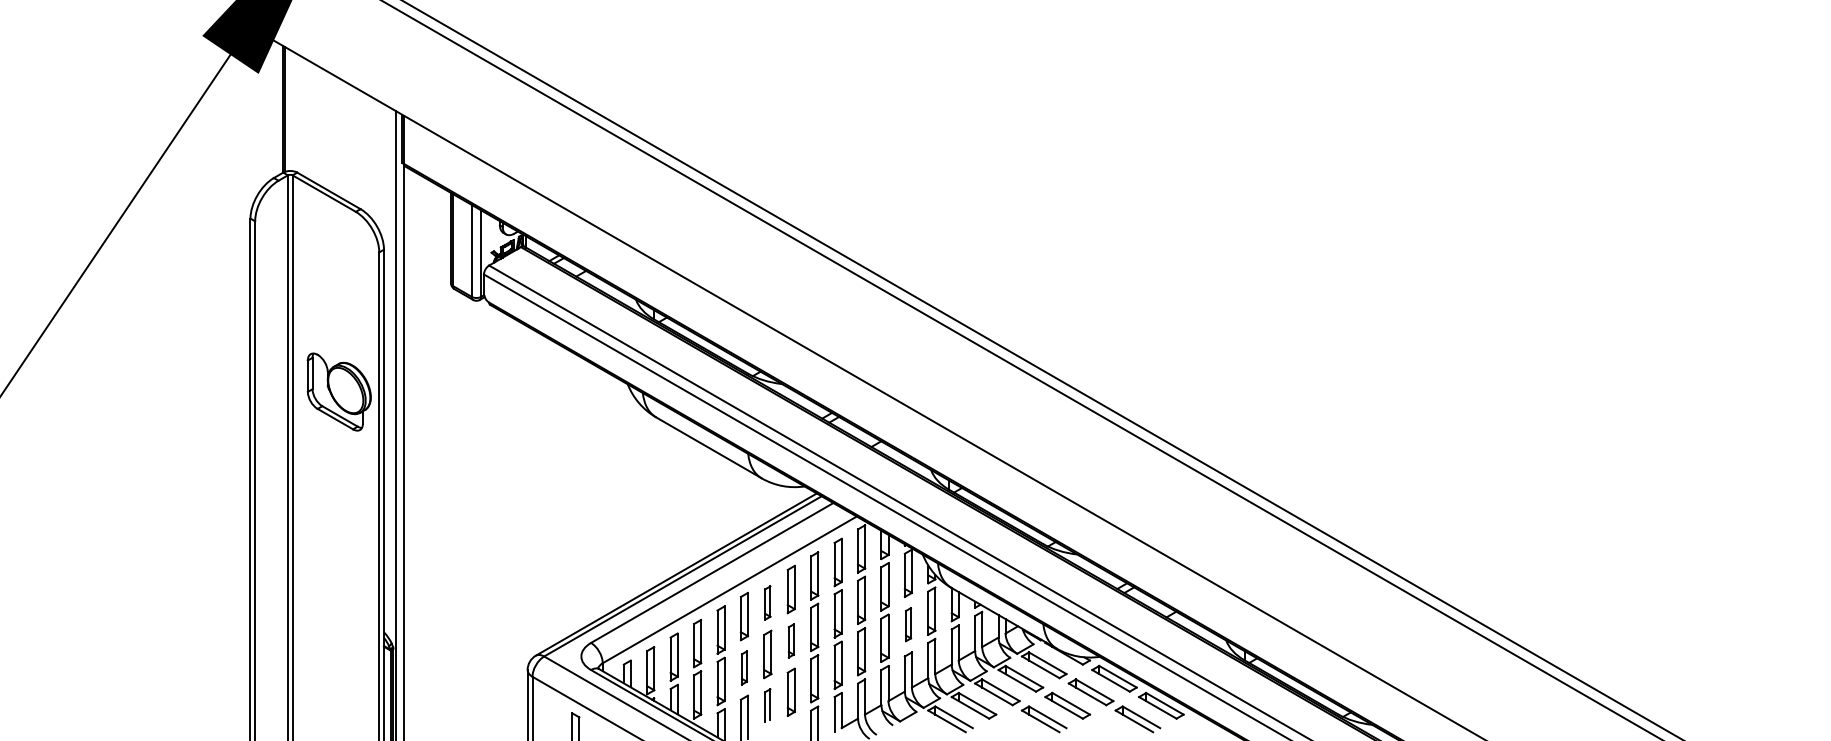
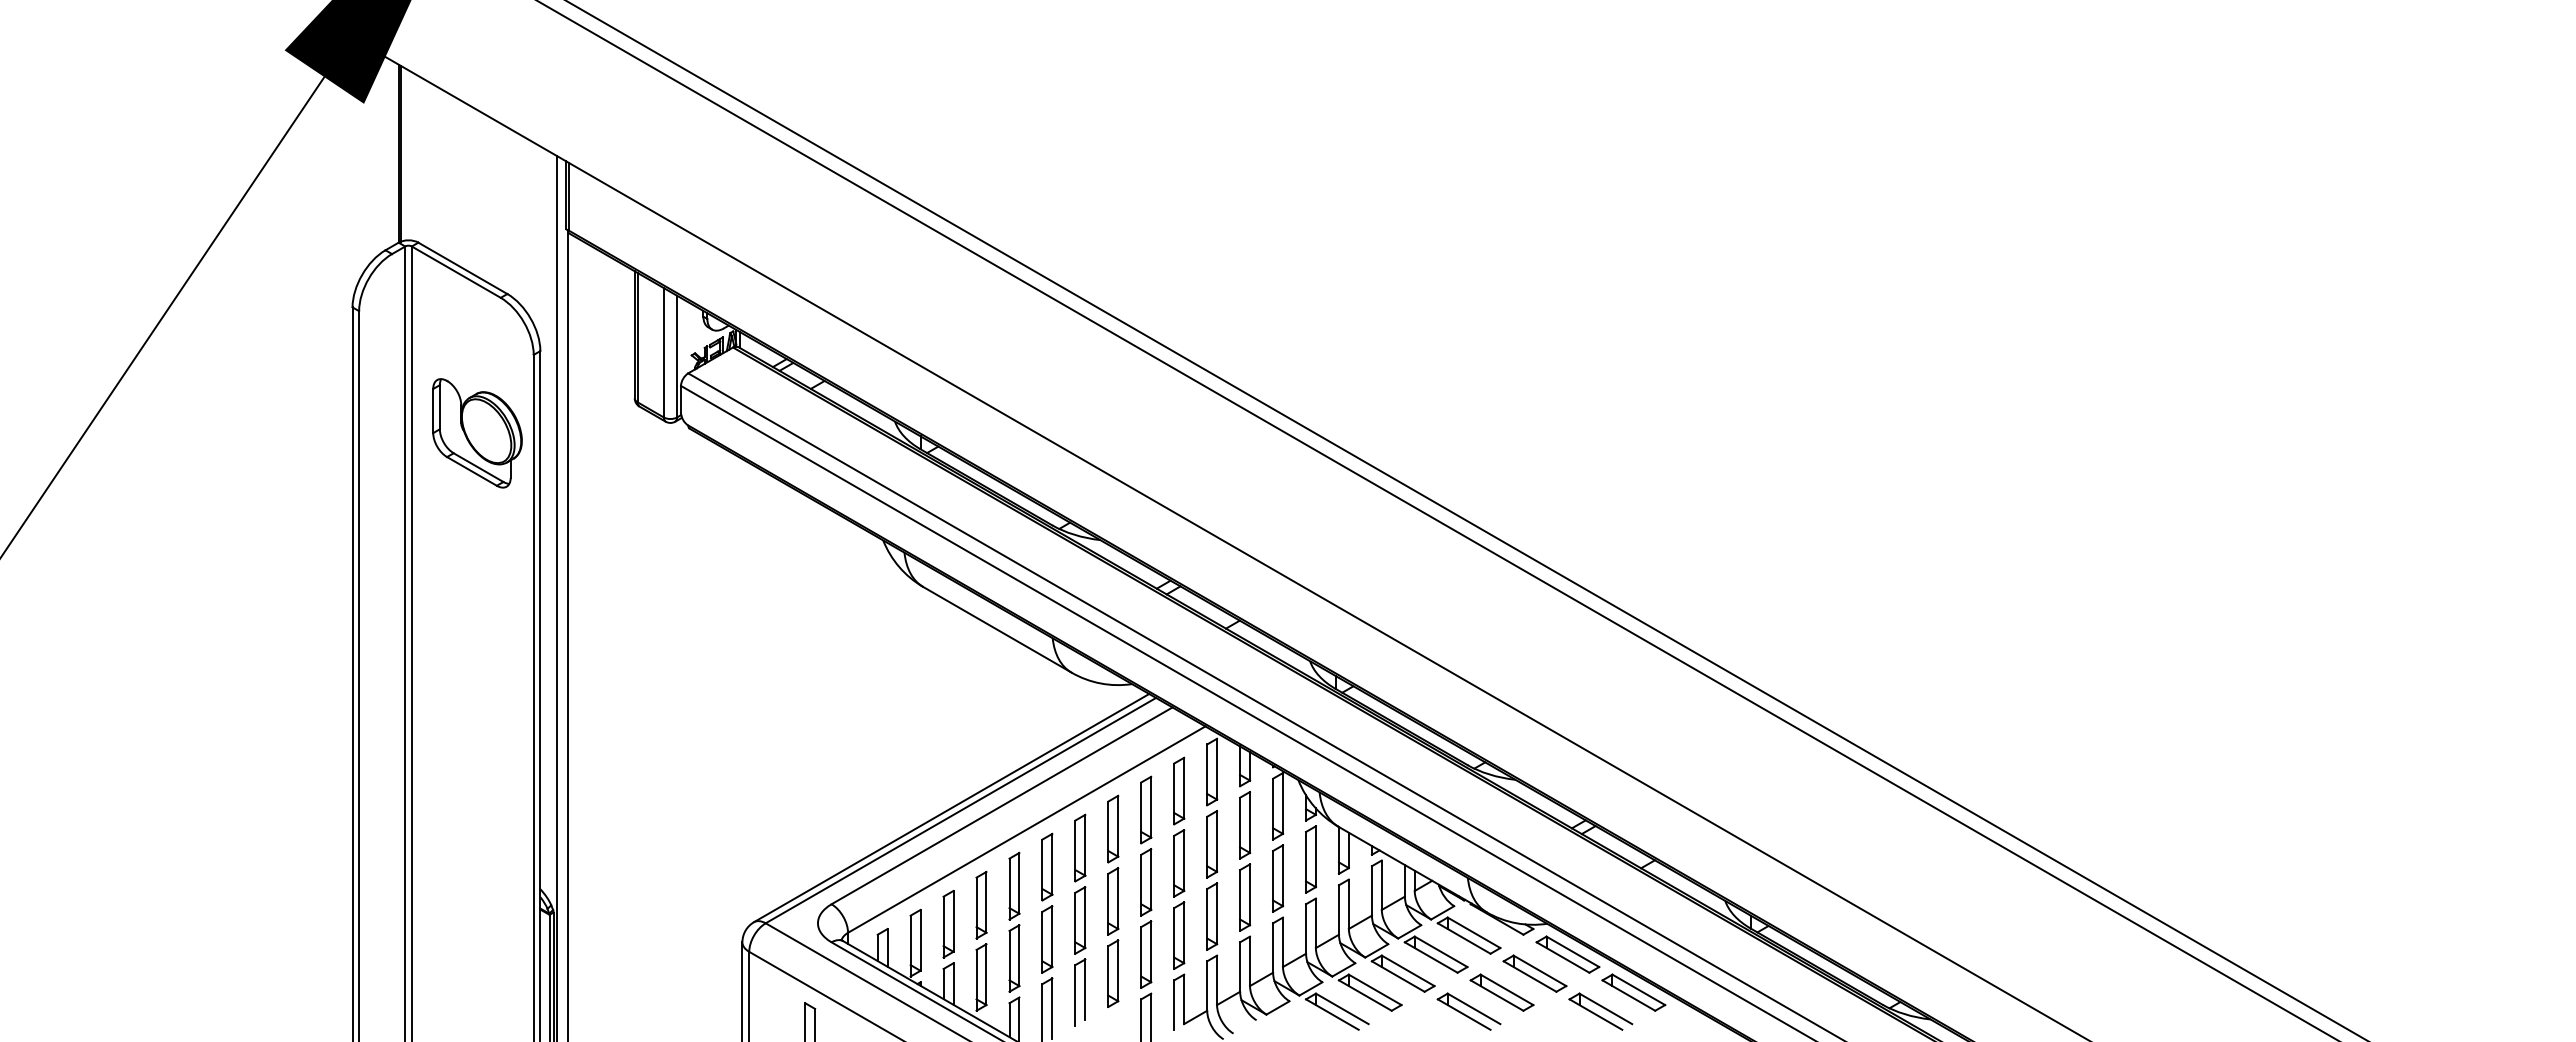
part: (339, 392) -> (477, 433), moved
part: (767, 602) -> (1080, 847), size x1.43
part: (908, 624) -> (1278, 878), size x1.43
part: (791, 640) -> (1113, 901), size x1.43
part: (744, 668) -> (1047, 939), size x1.43
part: (767, 705) -> (1080, 992), size x1.43

